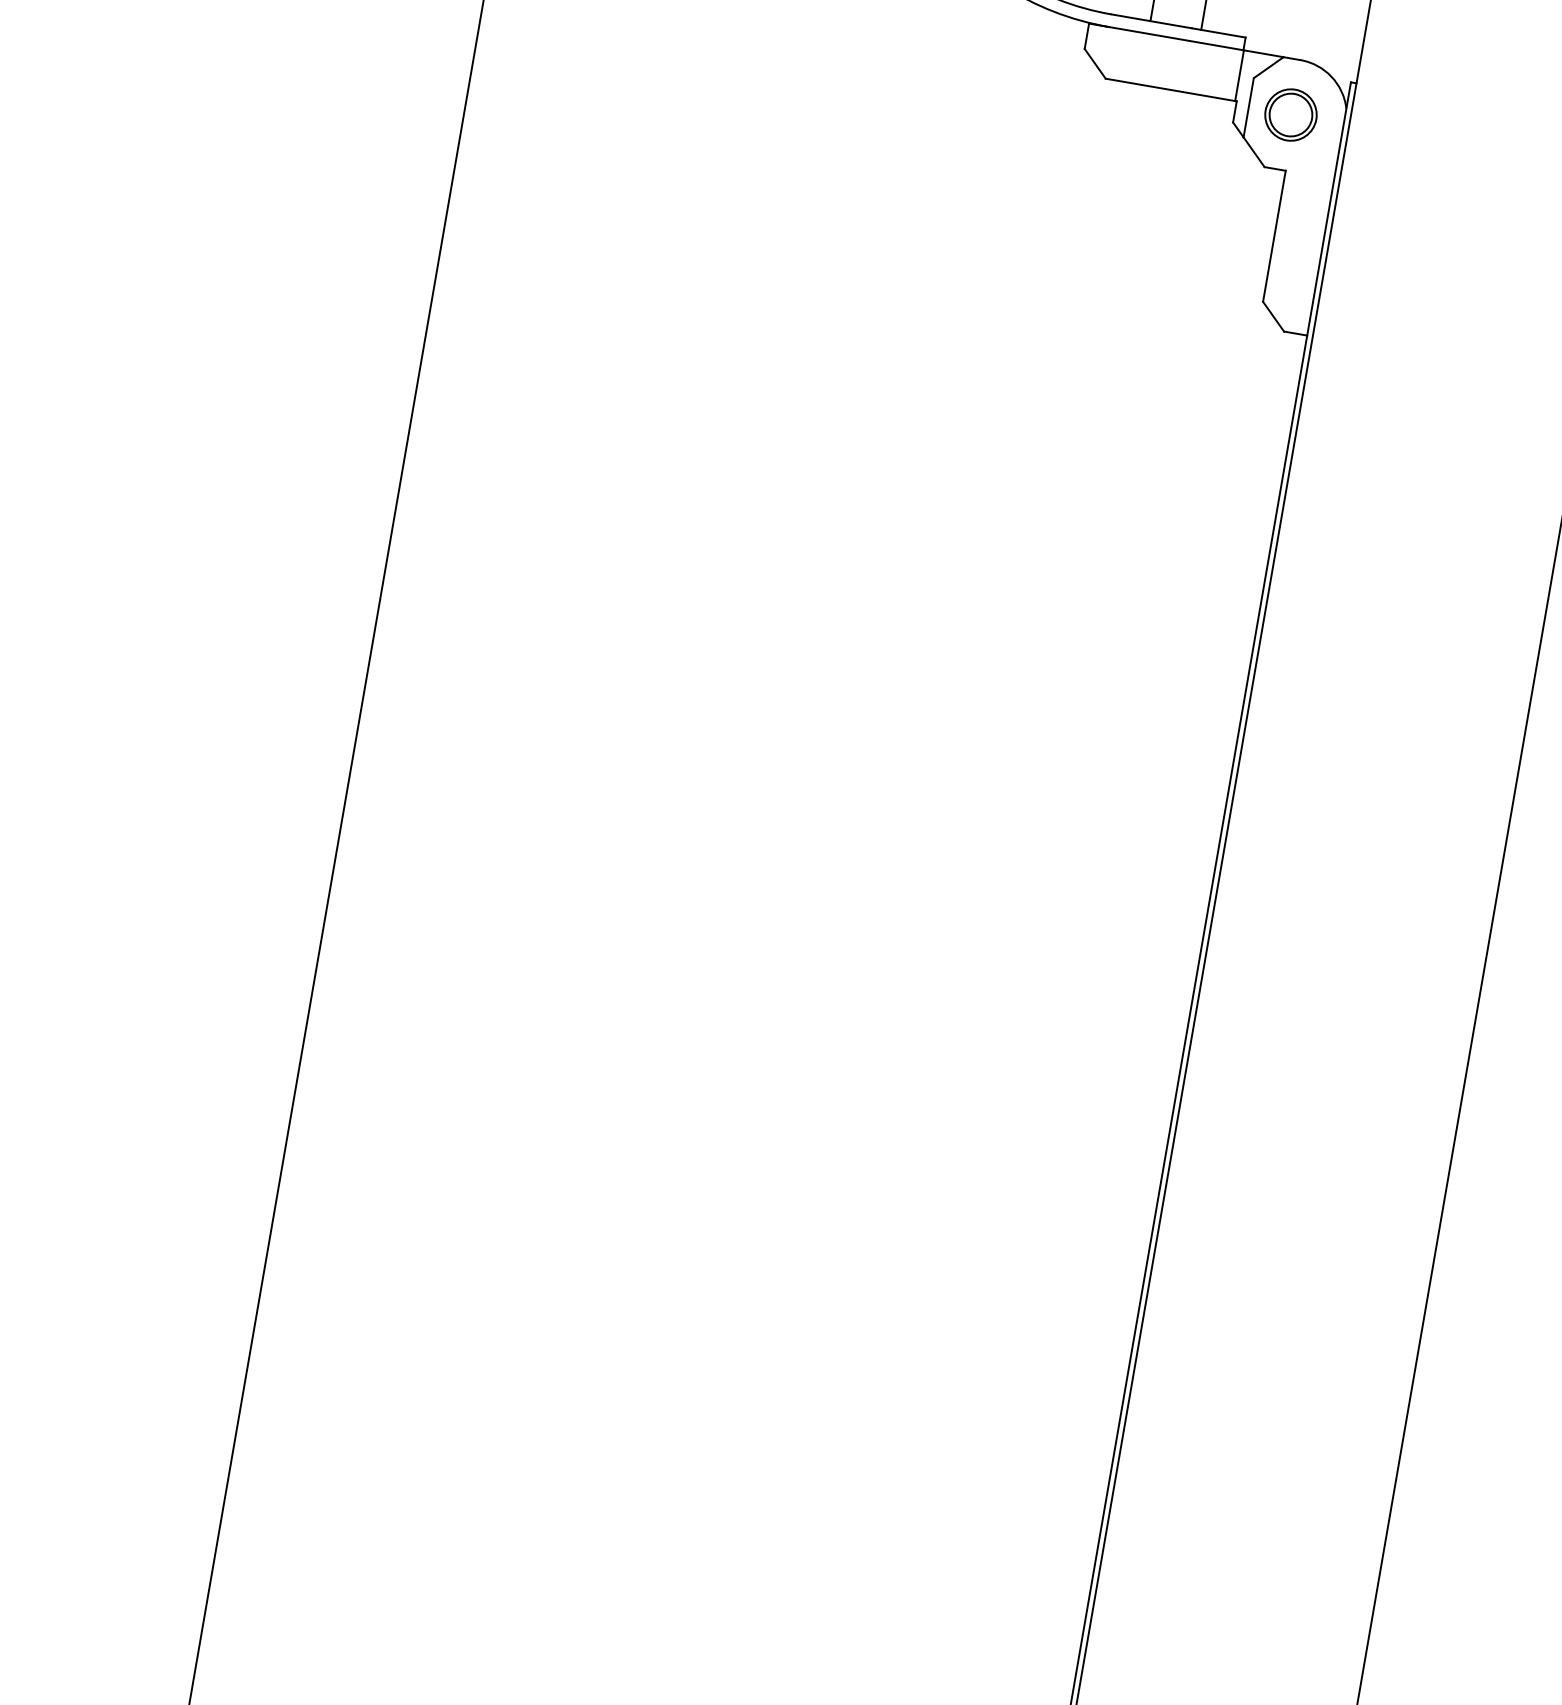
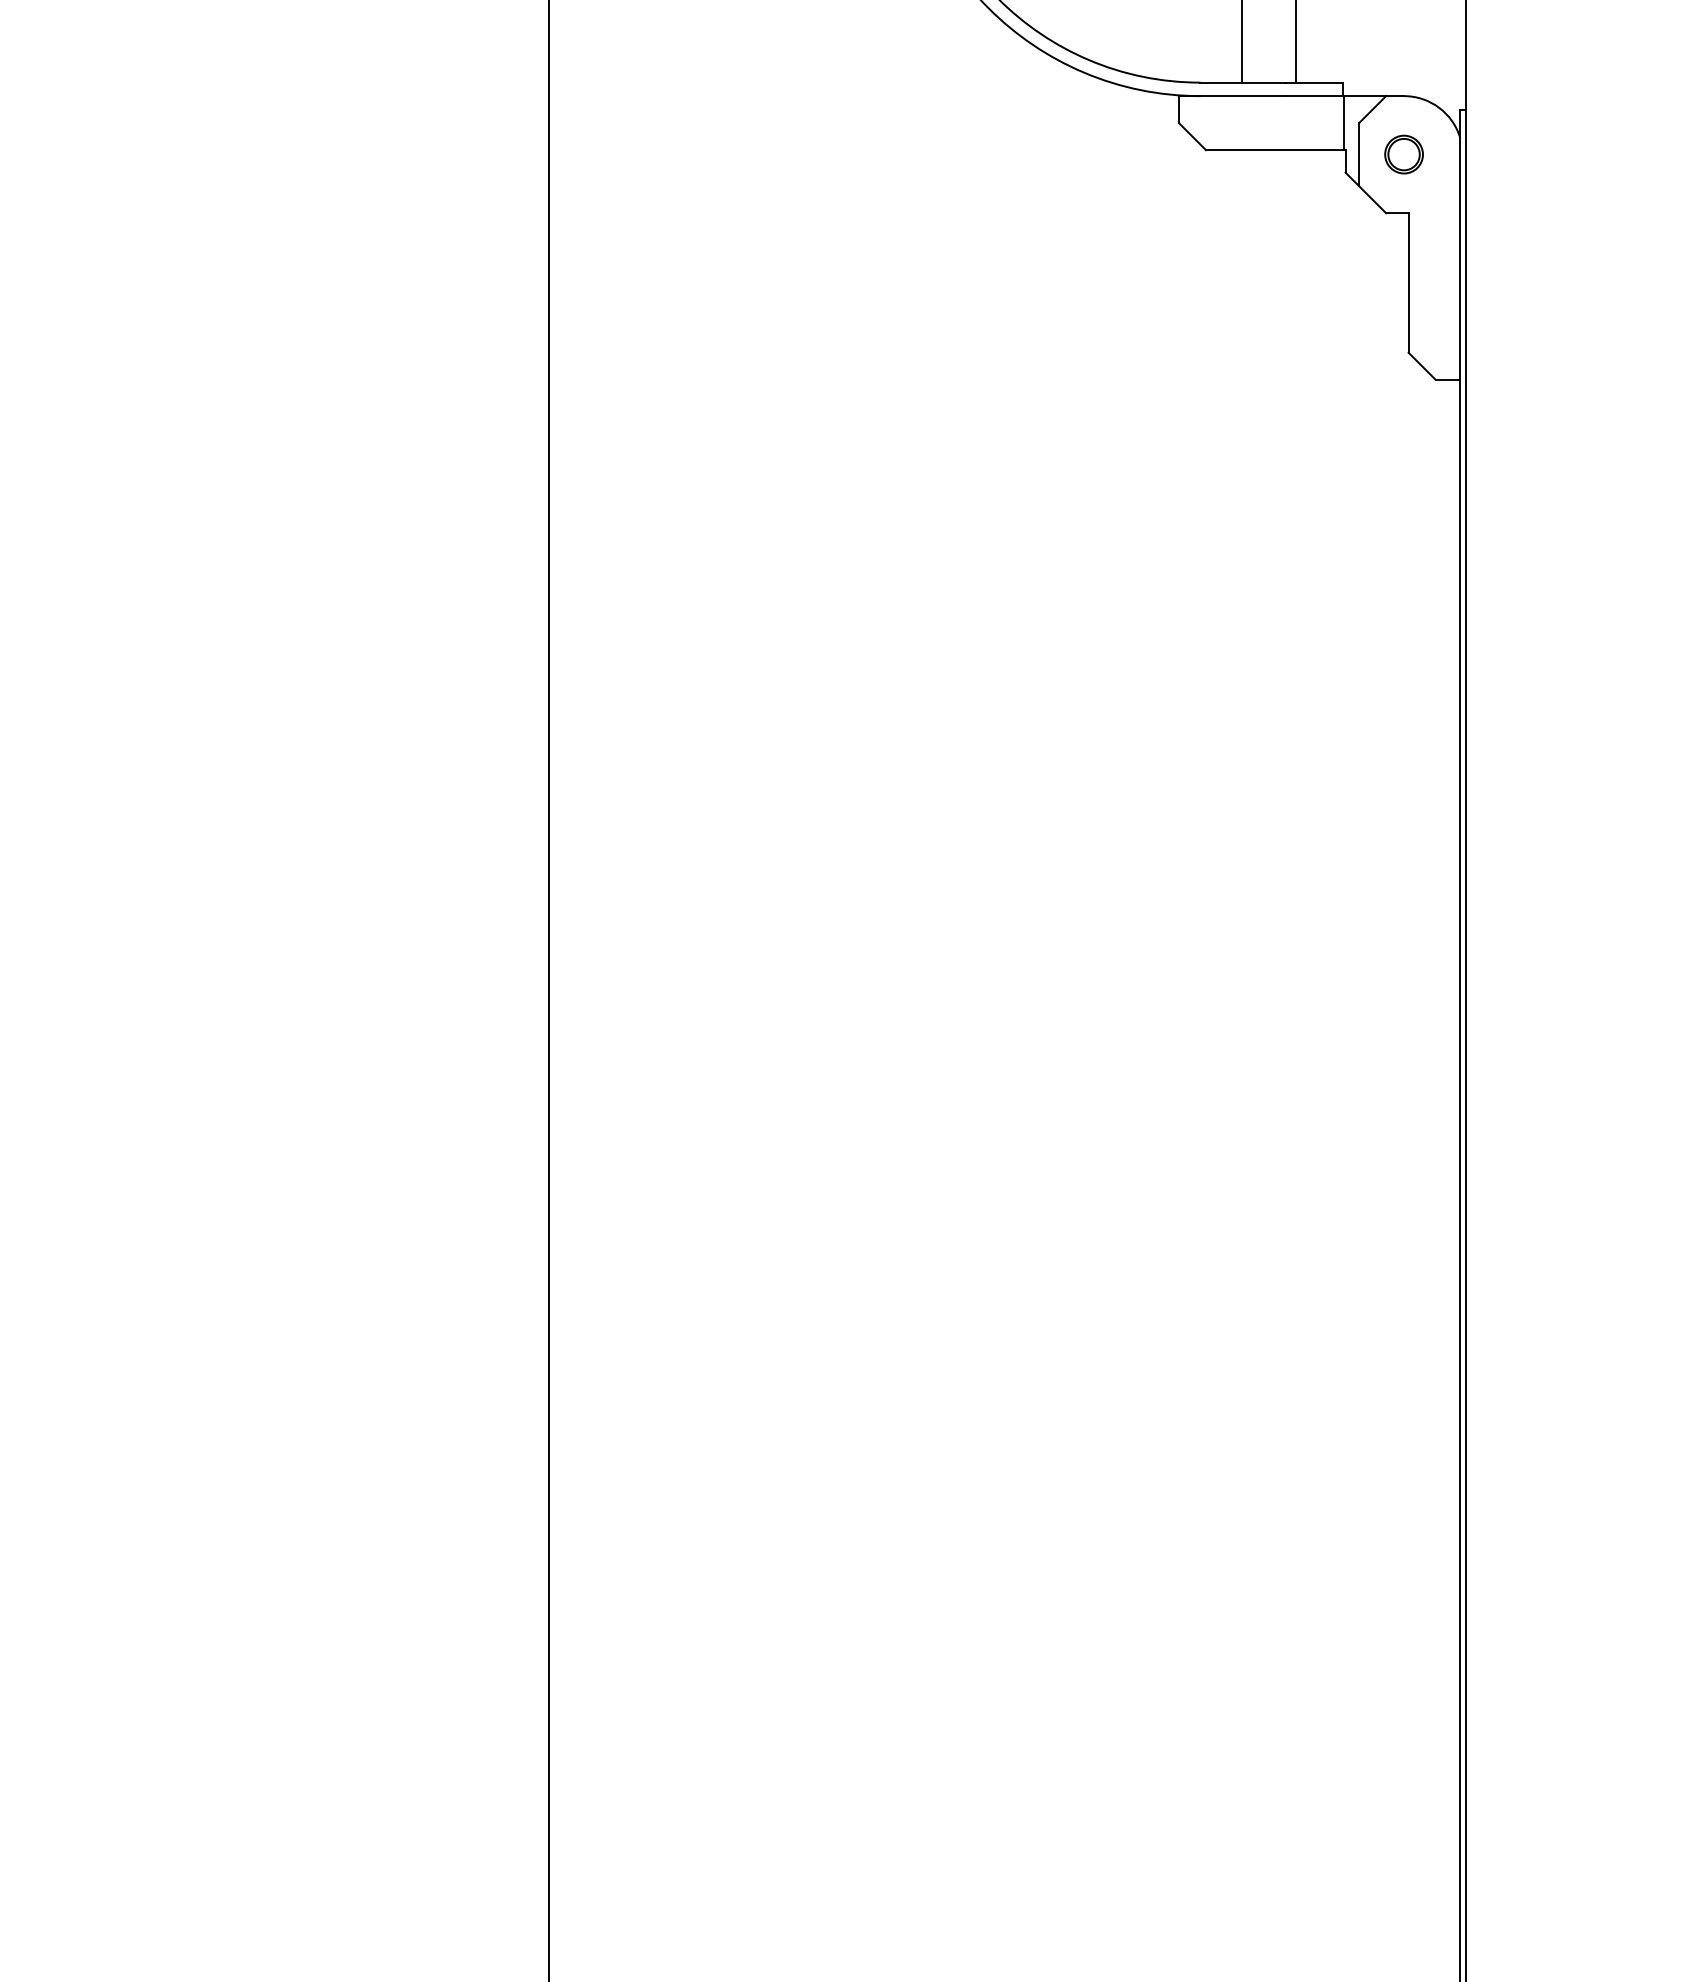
part: (1290, 114) -> (1403, 154), size x0.7

